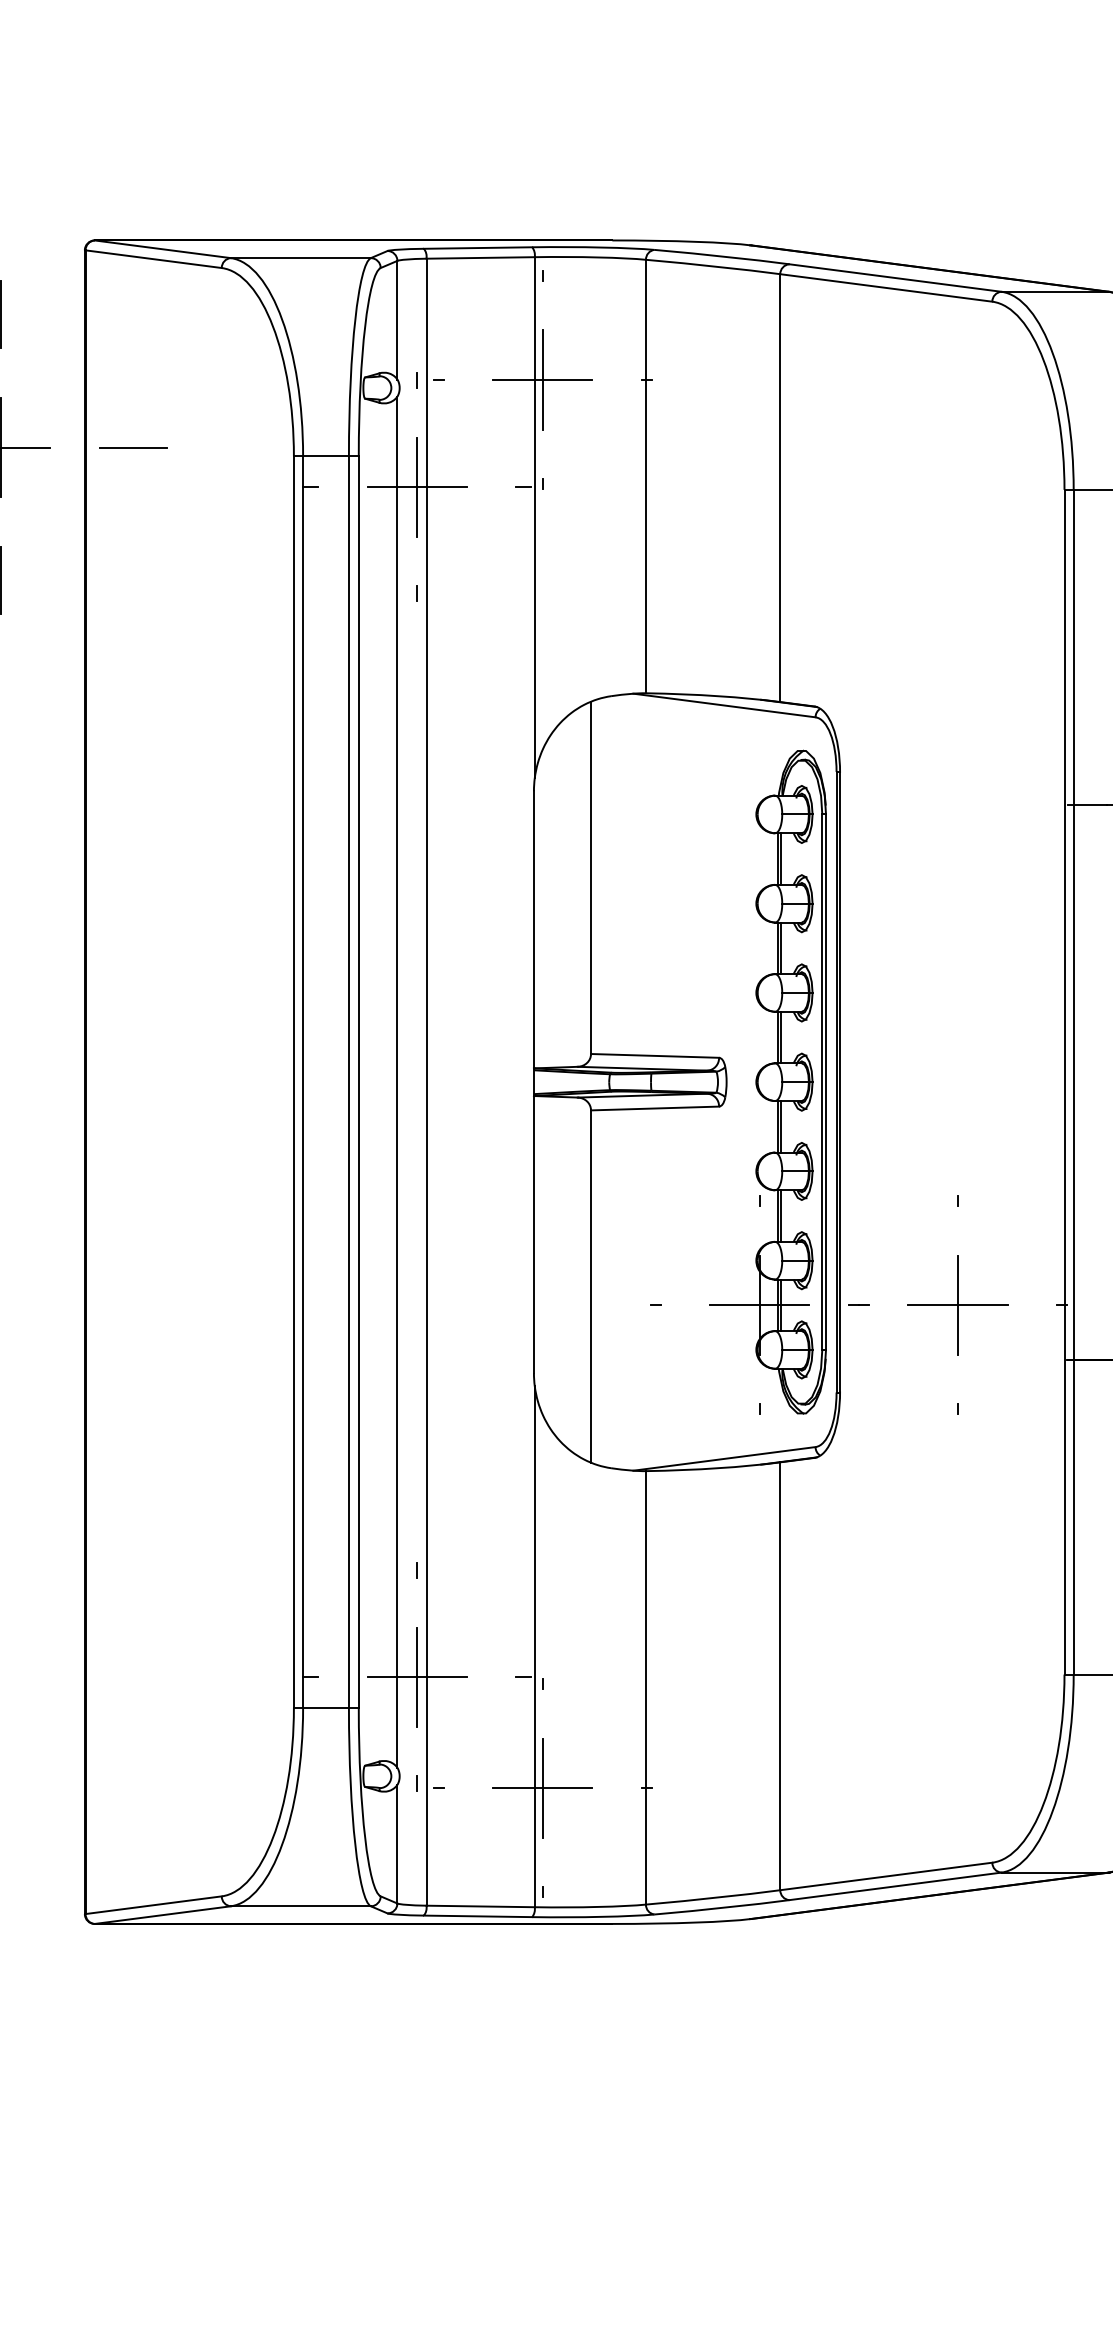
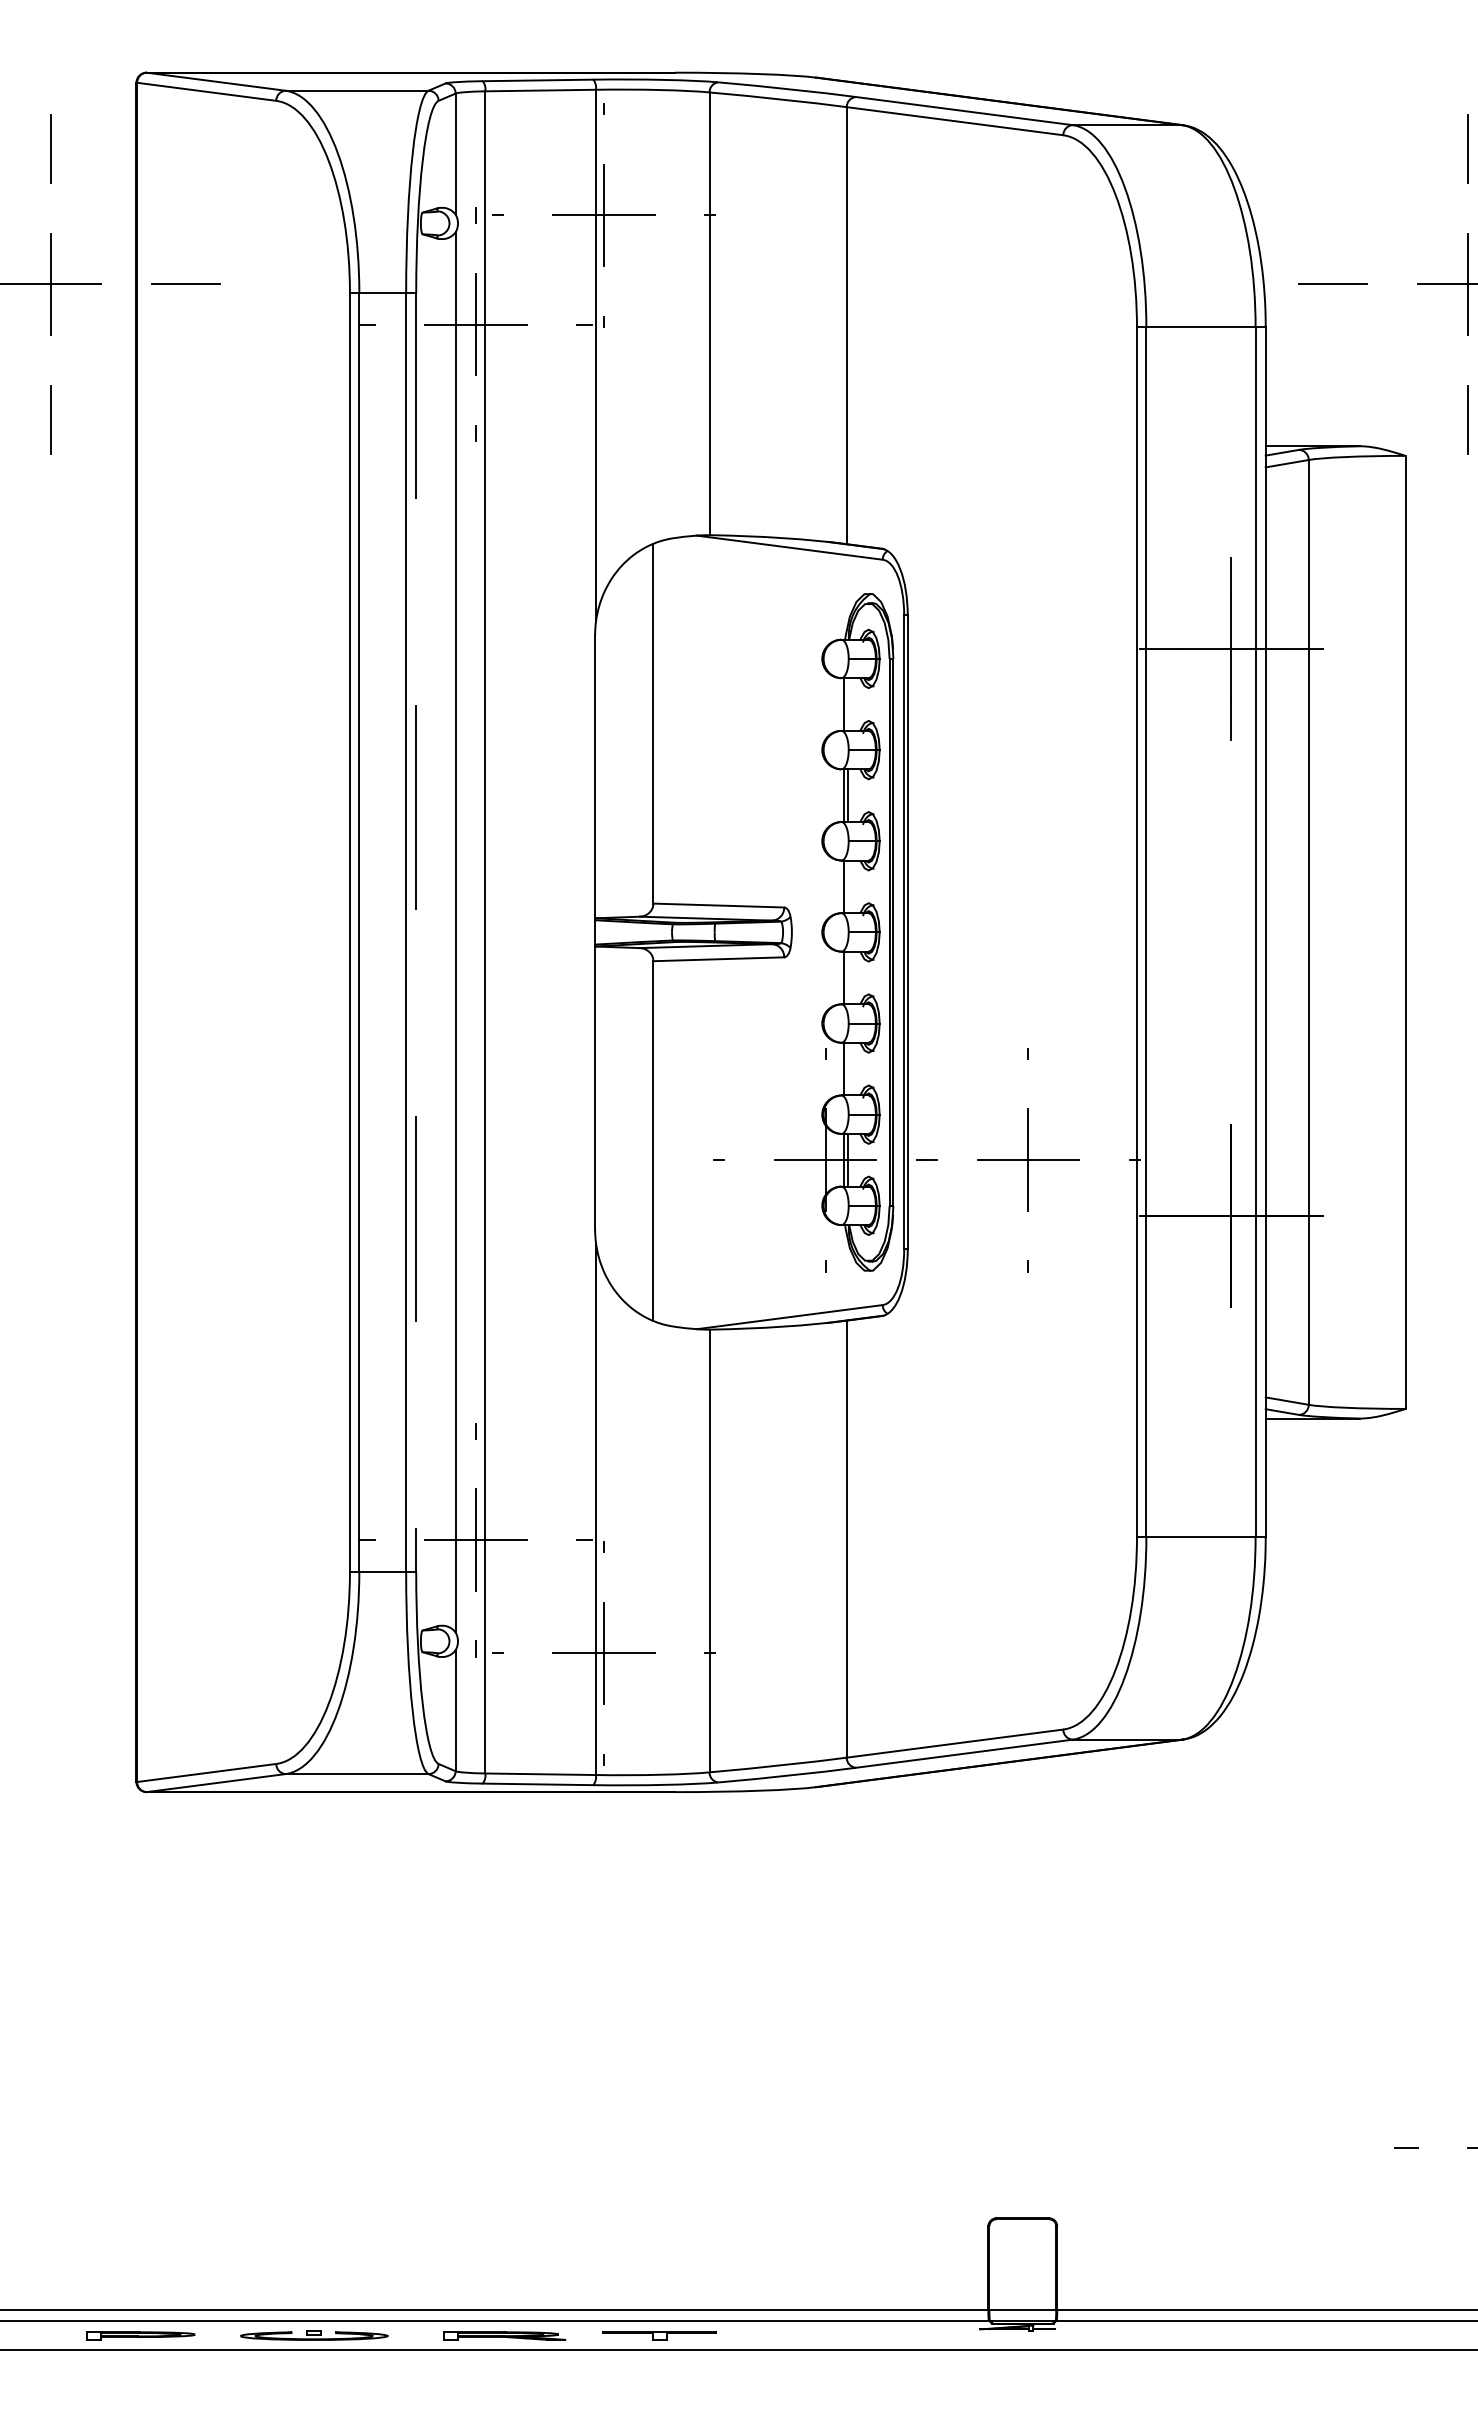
line: (781, 859) -> (847, 704), removed
line: (781, 1037) -> (847, 886), removed
line: (359, 1082) -> (416, 932), solid -> dashed
line: (781, 1126) -> (847, 977), removed
line: (781, 1215) -> (847, 1068), removed

